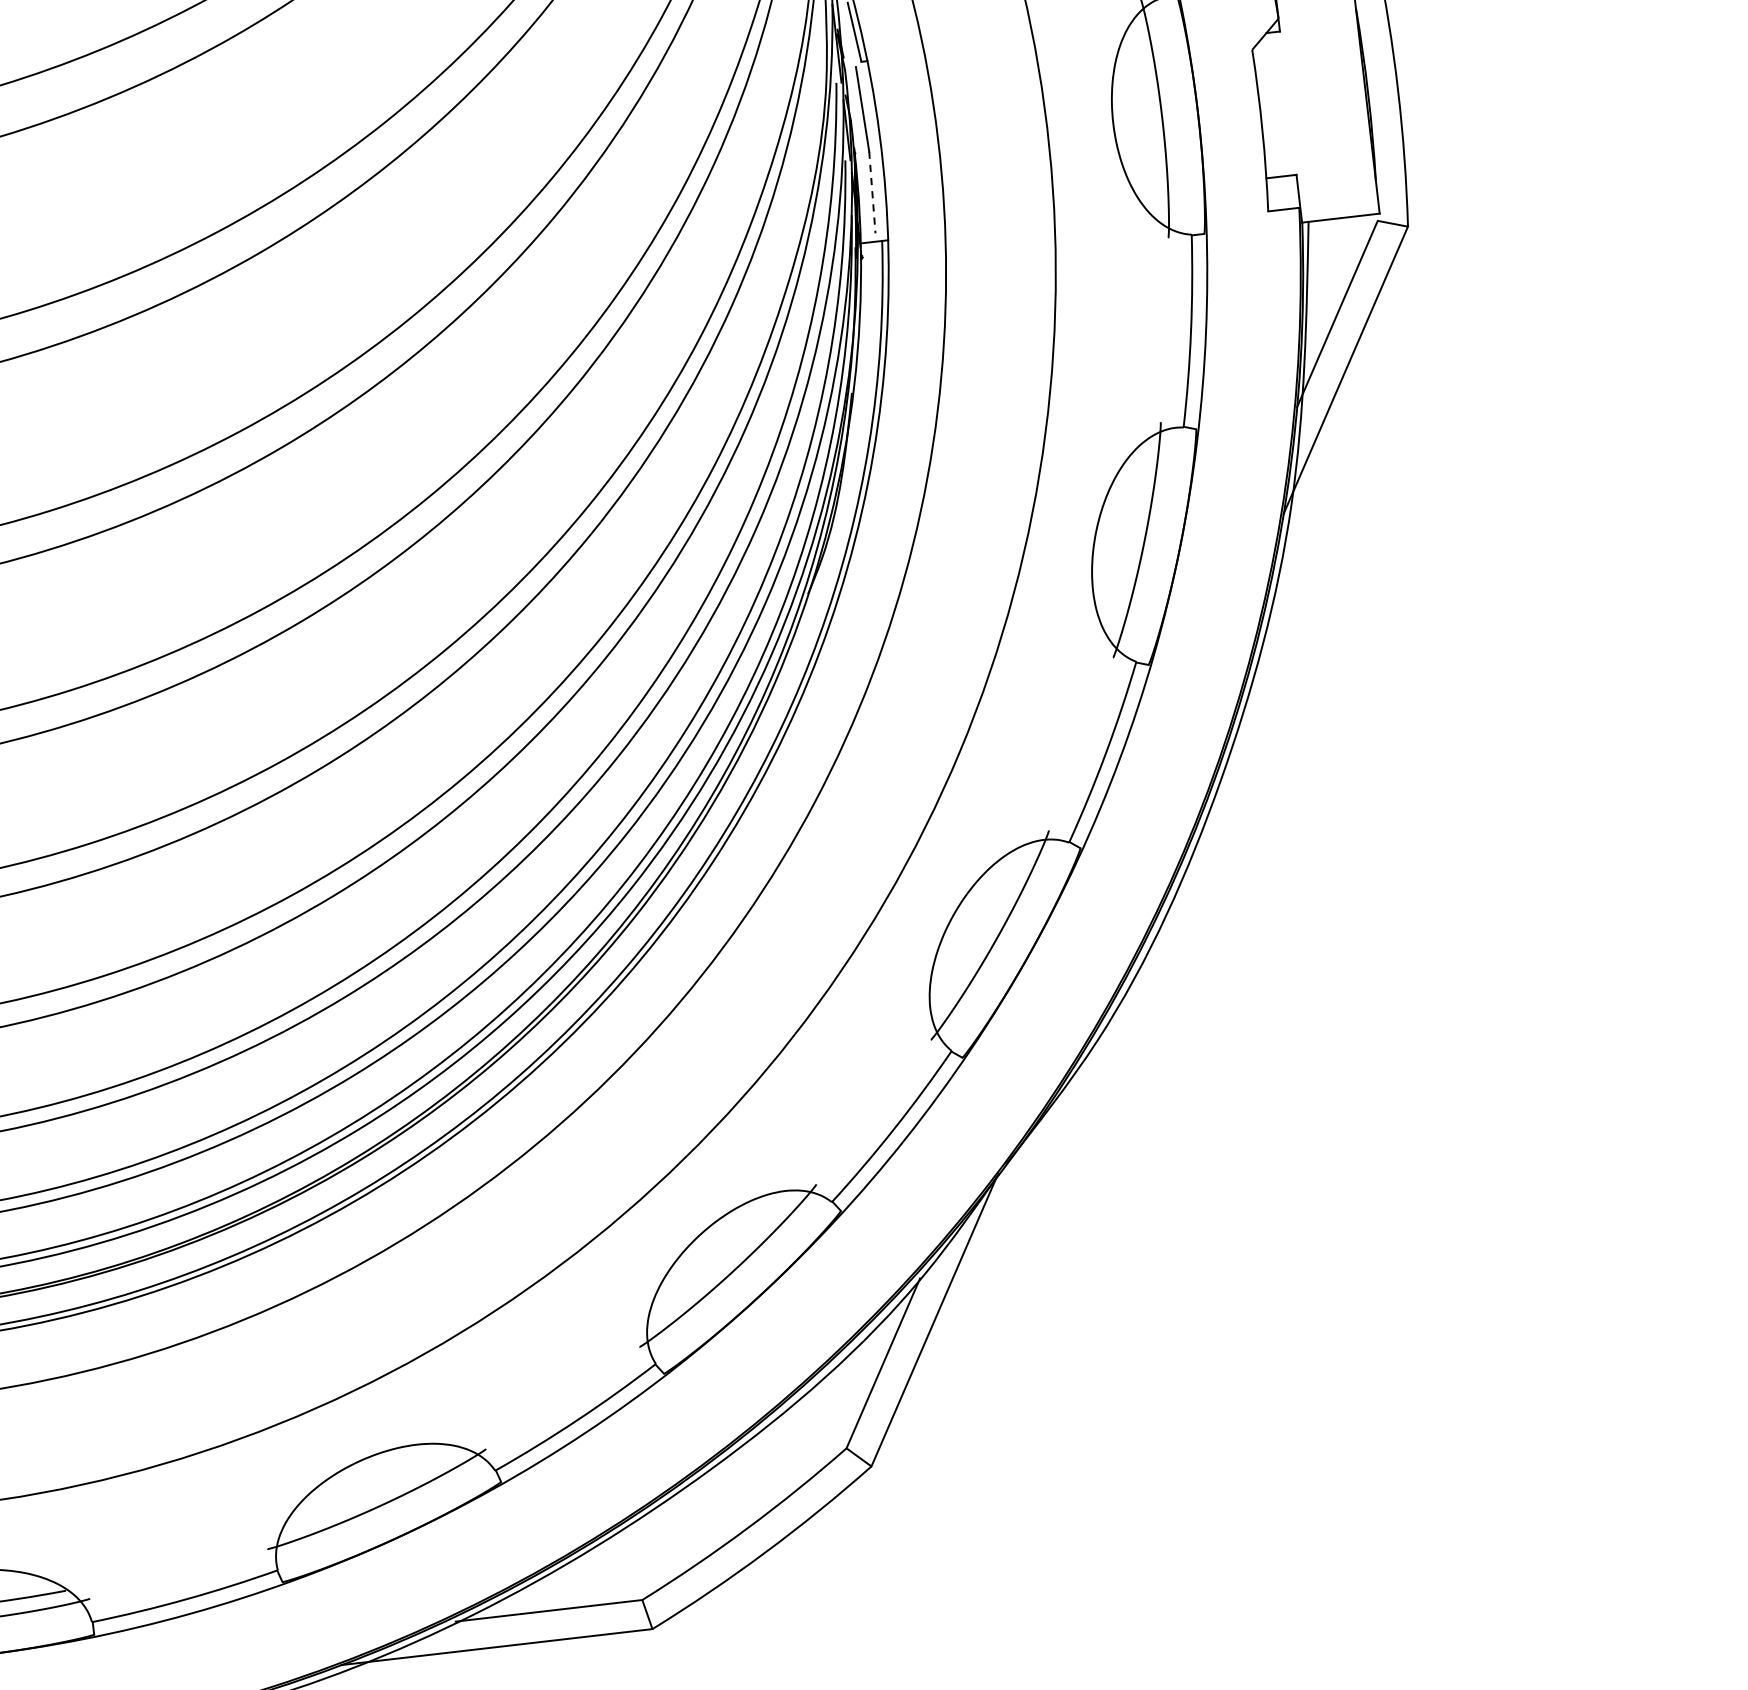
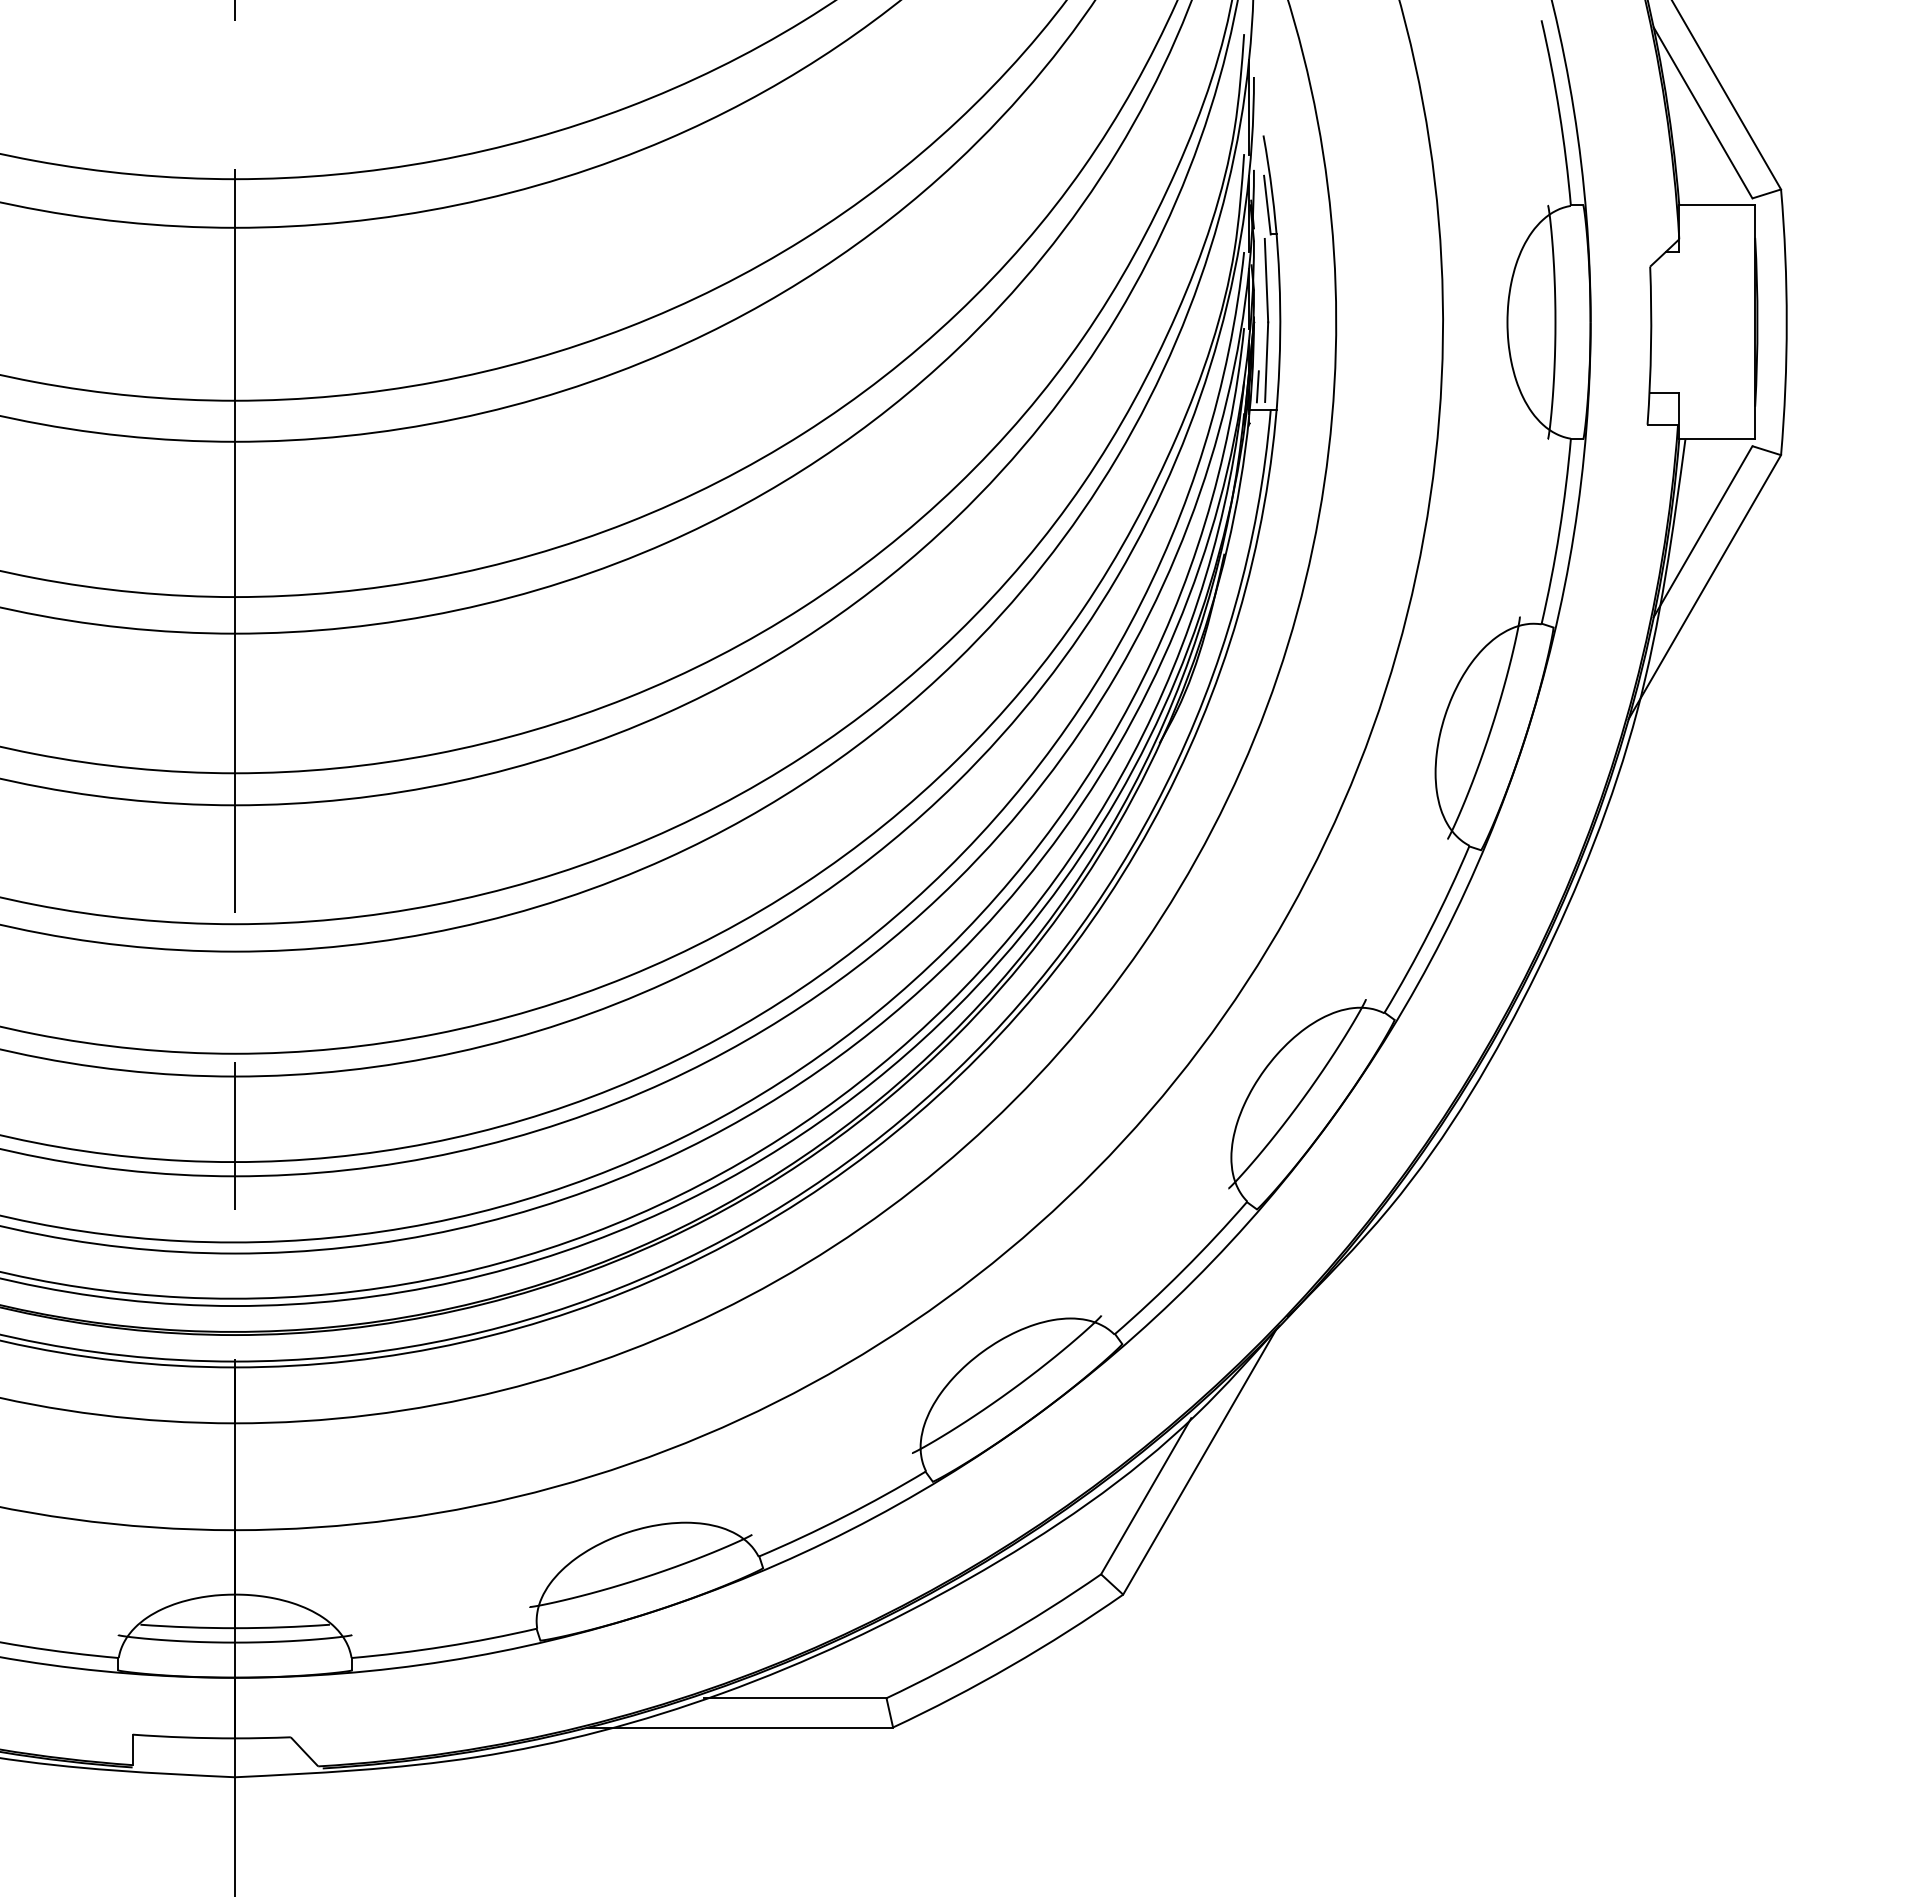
line: (872, 192) -> (1266, 362), dashed -> solid
line: (865, 218) -> (1257, 386), added

